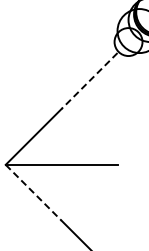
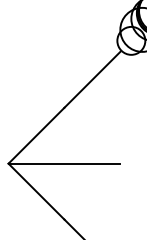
line: (89, 81) -> (92, 80), dashed -> solid
line: (33, 192) -> (36, 191), dashed -> solid

